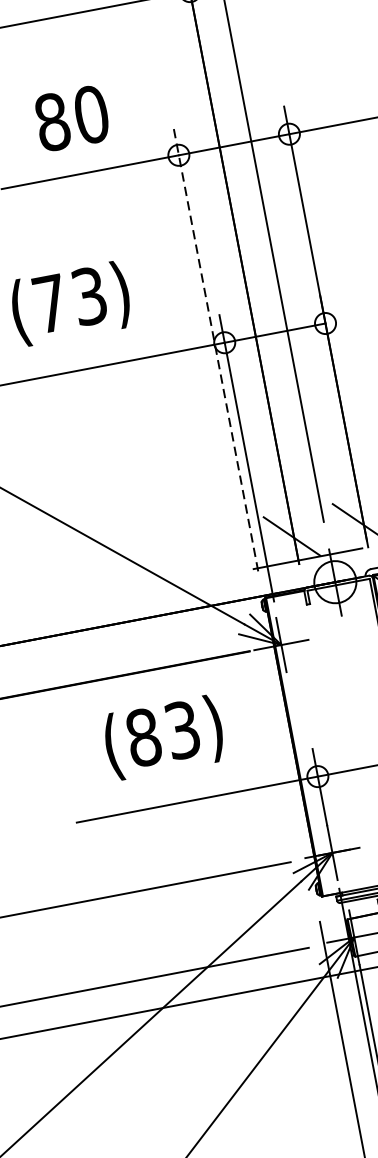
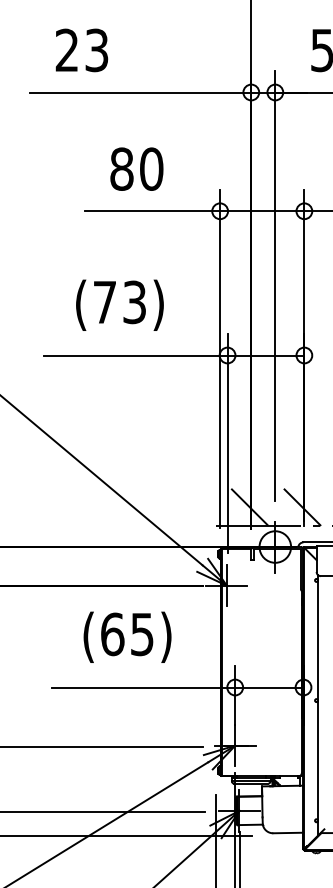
text: (71, 117) -> (136, 168), moved
line: (216, 348) -> (220, 358), dashed -> solid
text: (163, 733) -> (127, 634), (83) -> (65)

